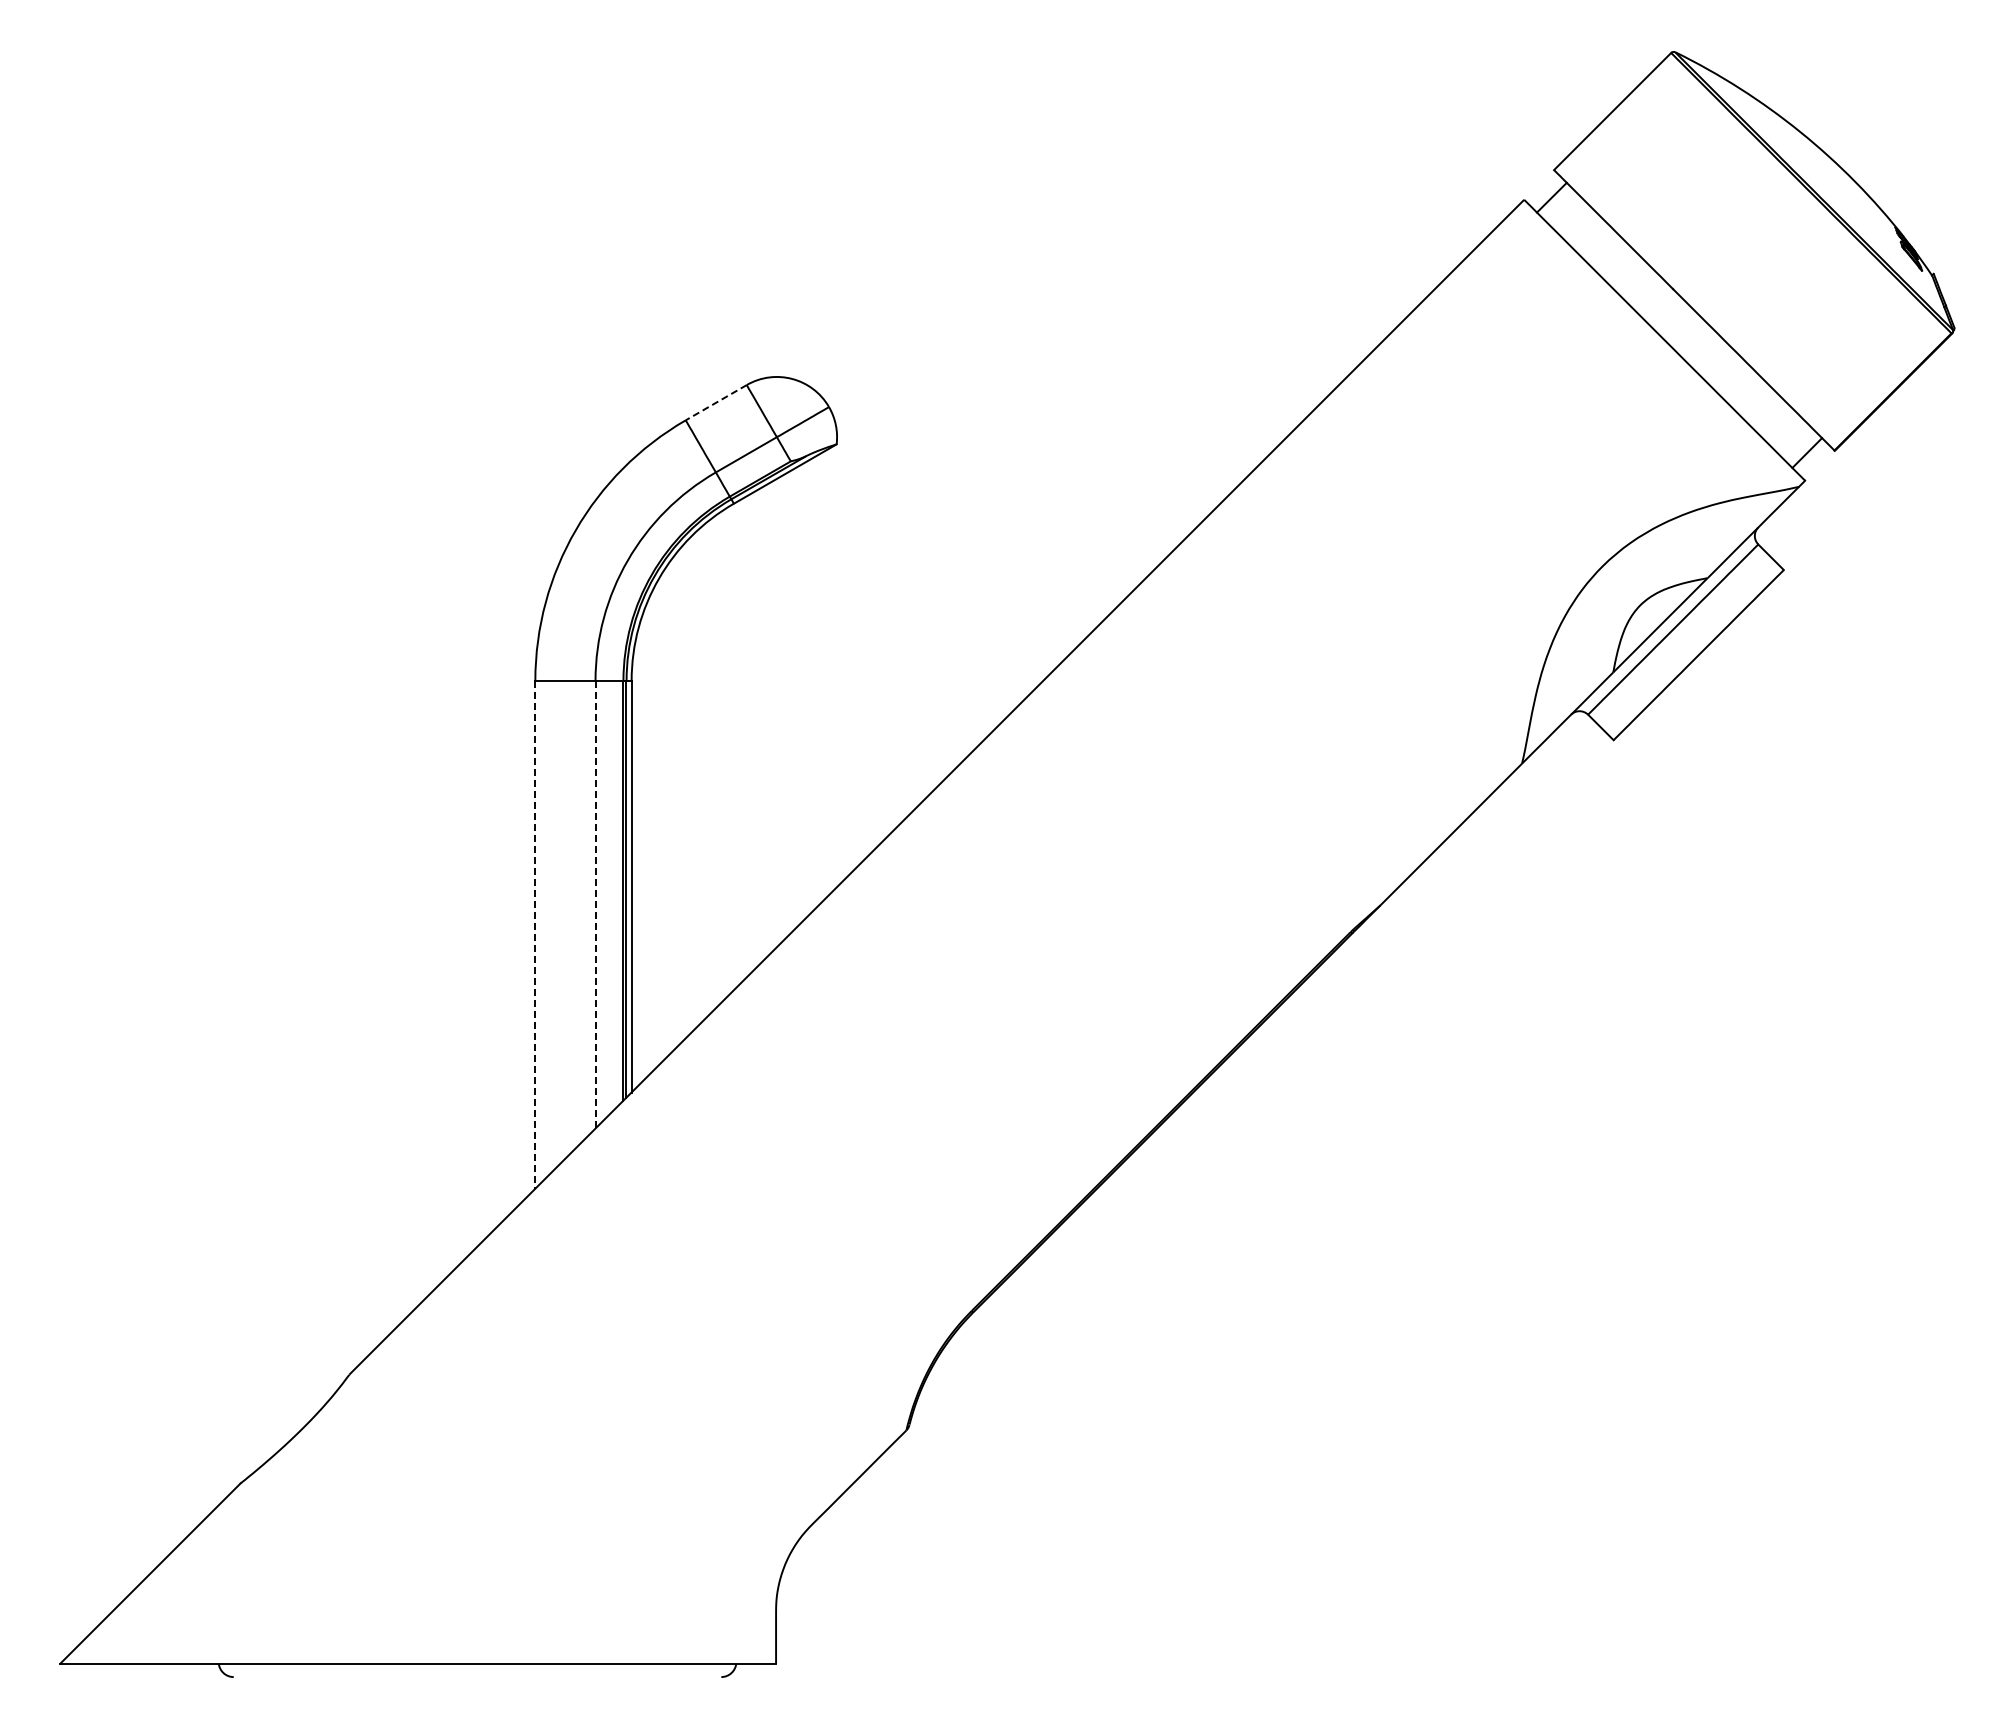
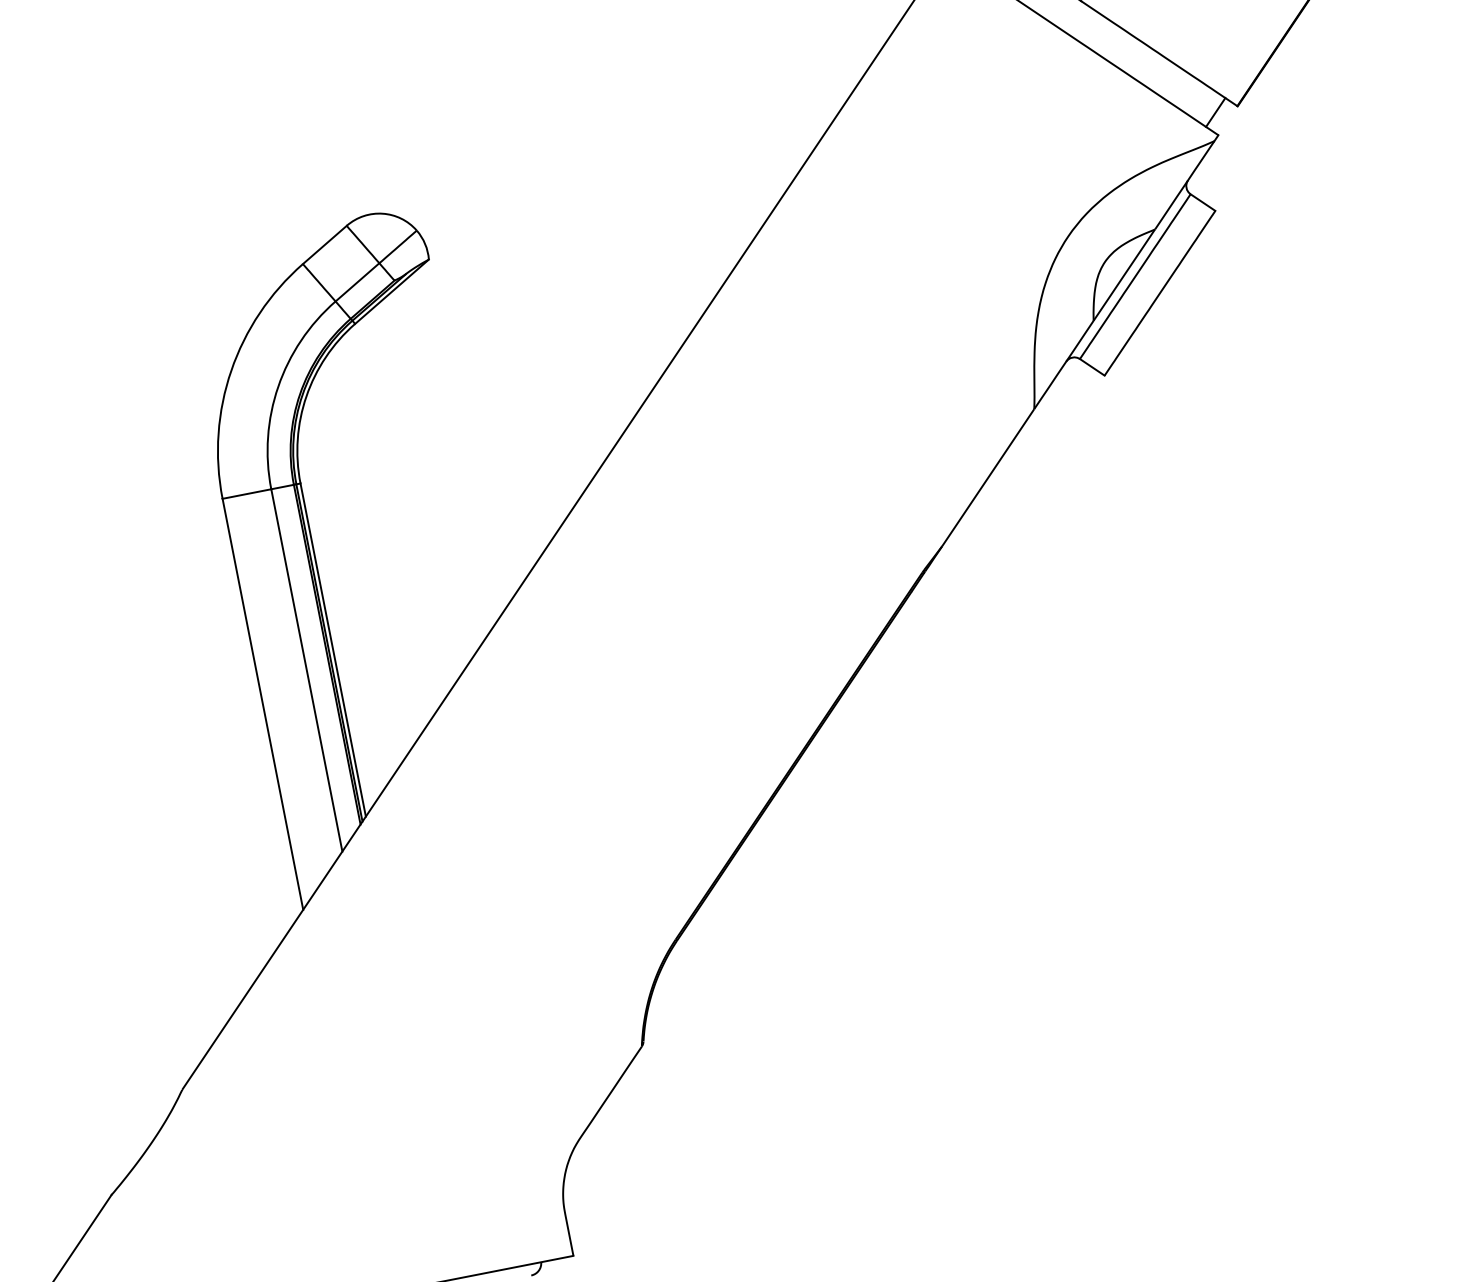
line: (715, 402) -> (324, 244), dashed -> solid
line: (595, 904) -> (306, 670), dashed -> solid
line: (535, 934) -> (262, 704), dashed -> solid

